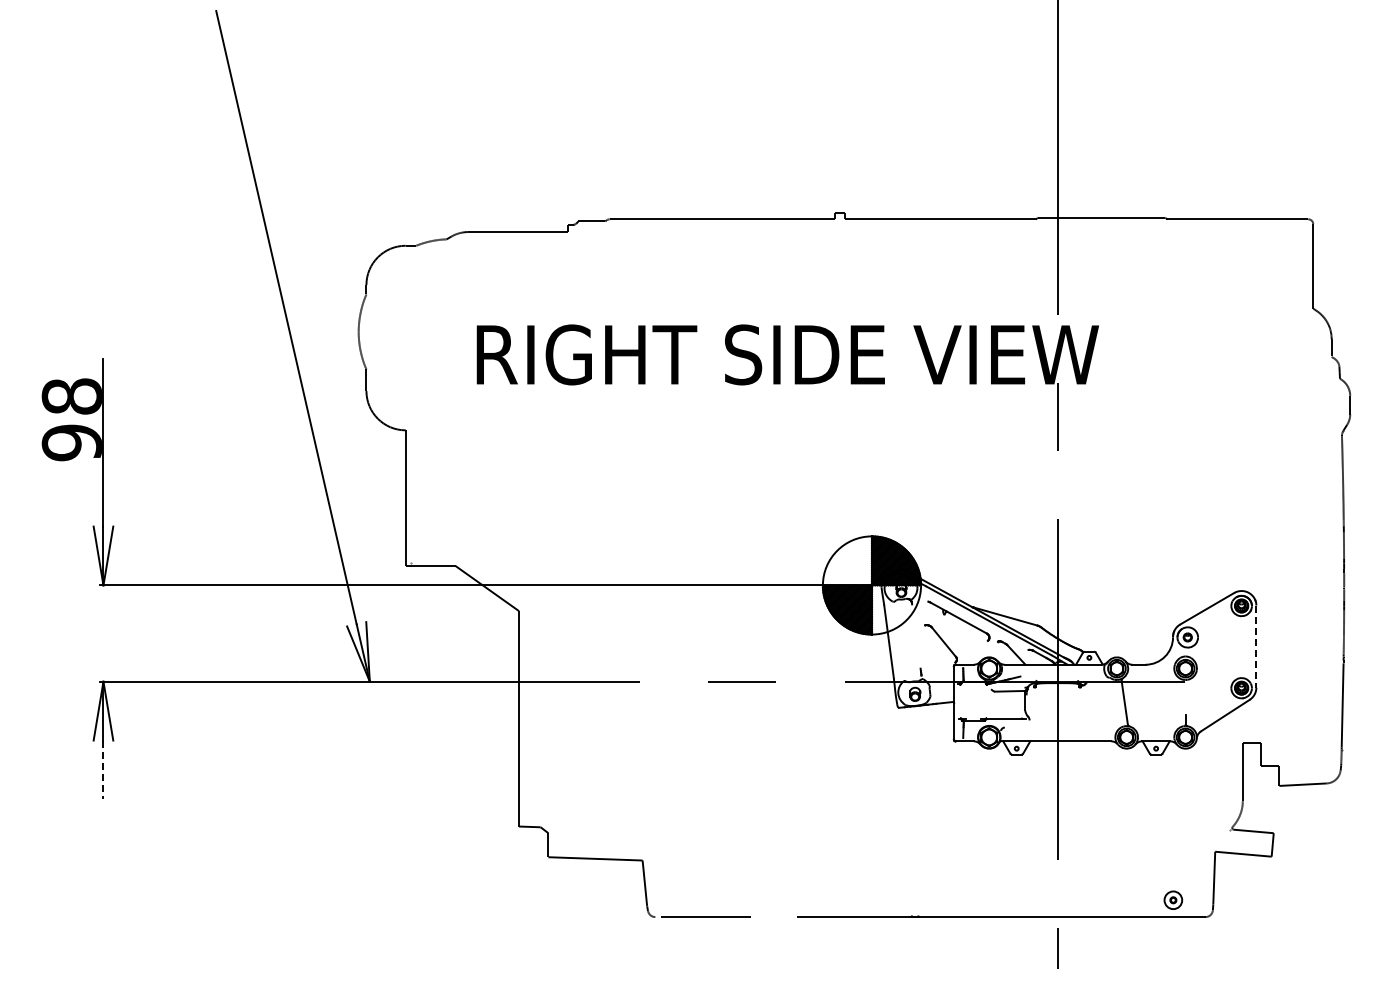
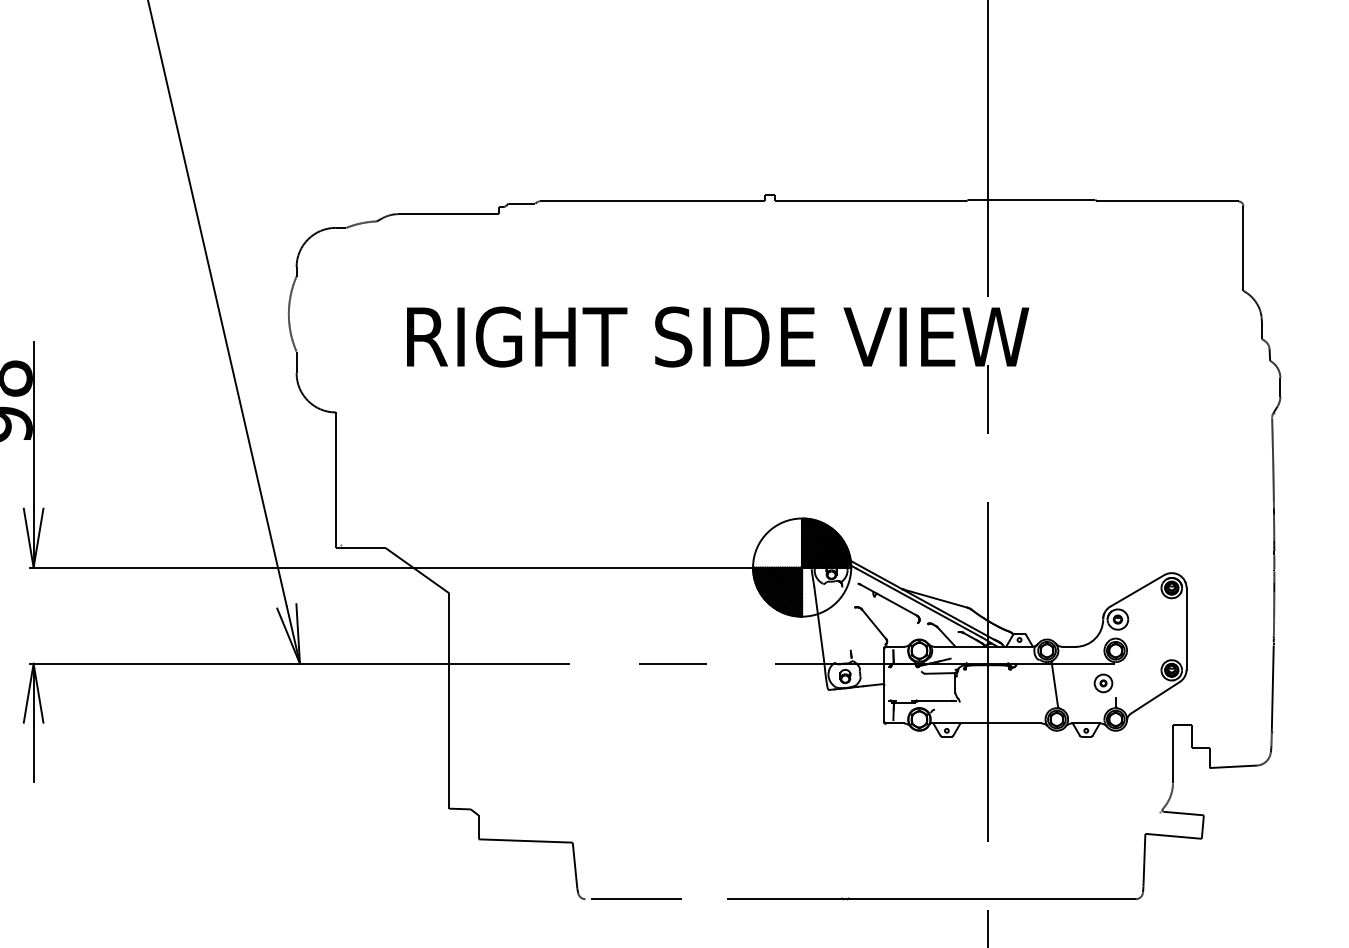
line: (1256, 647) -> (1186, 629), dashed -> solid
line: (103, 770) -> (33, 752), dashed -> solid
part: (1173, 899) -> (1103, 682), moved

